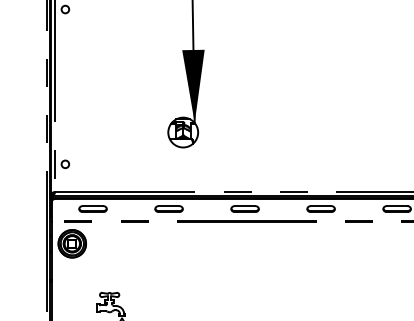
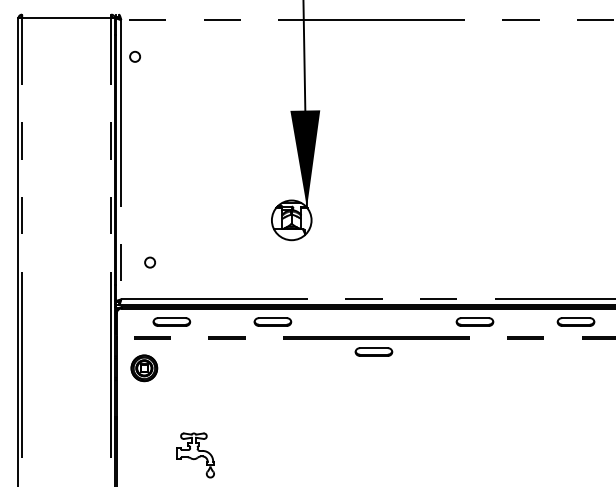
circle: (64, 164) -> (149, 262), moved
part: (244, 208) -> (373, 351), moved
part: (72, 244) -> (144, 368), size x0.7

